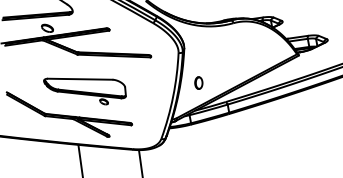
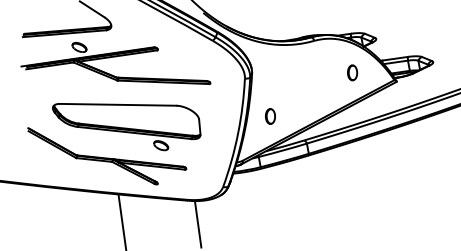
part: (263, 48) -> (352, 72), added
part: (84, 91) -> (126, 127), size x1.43

